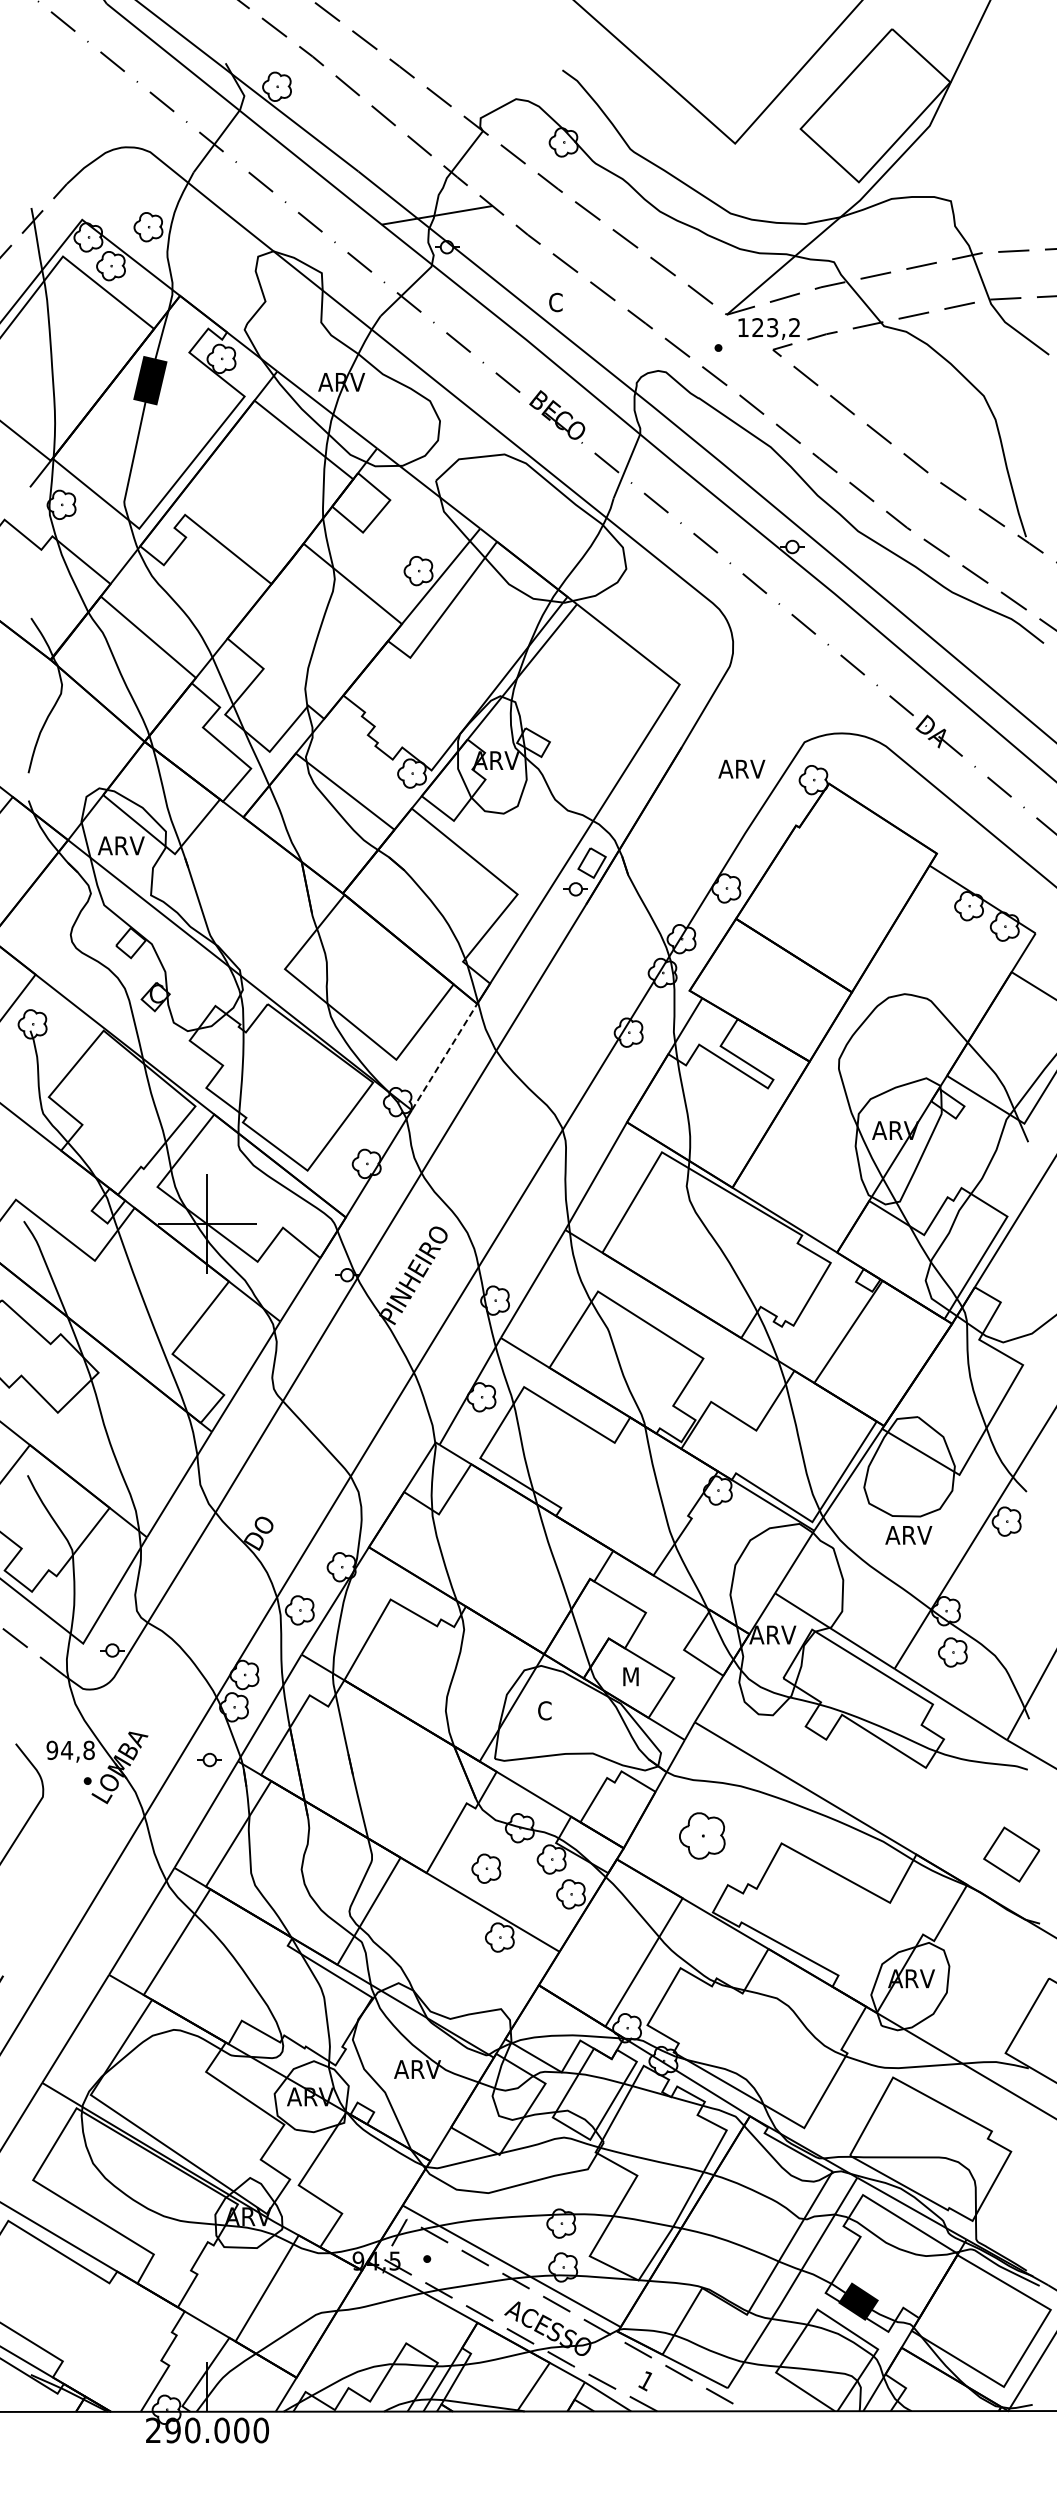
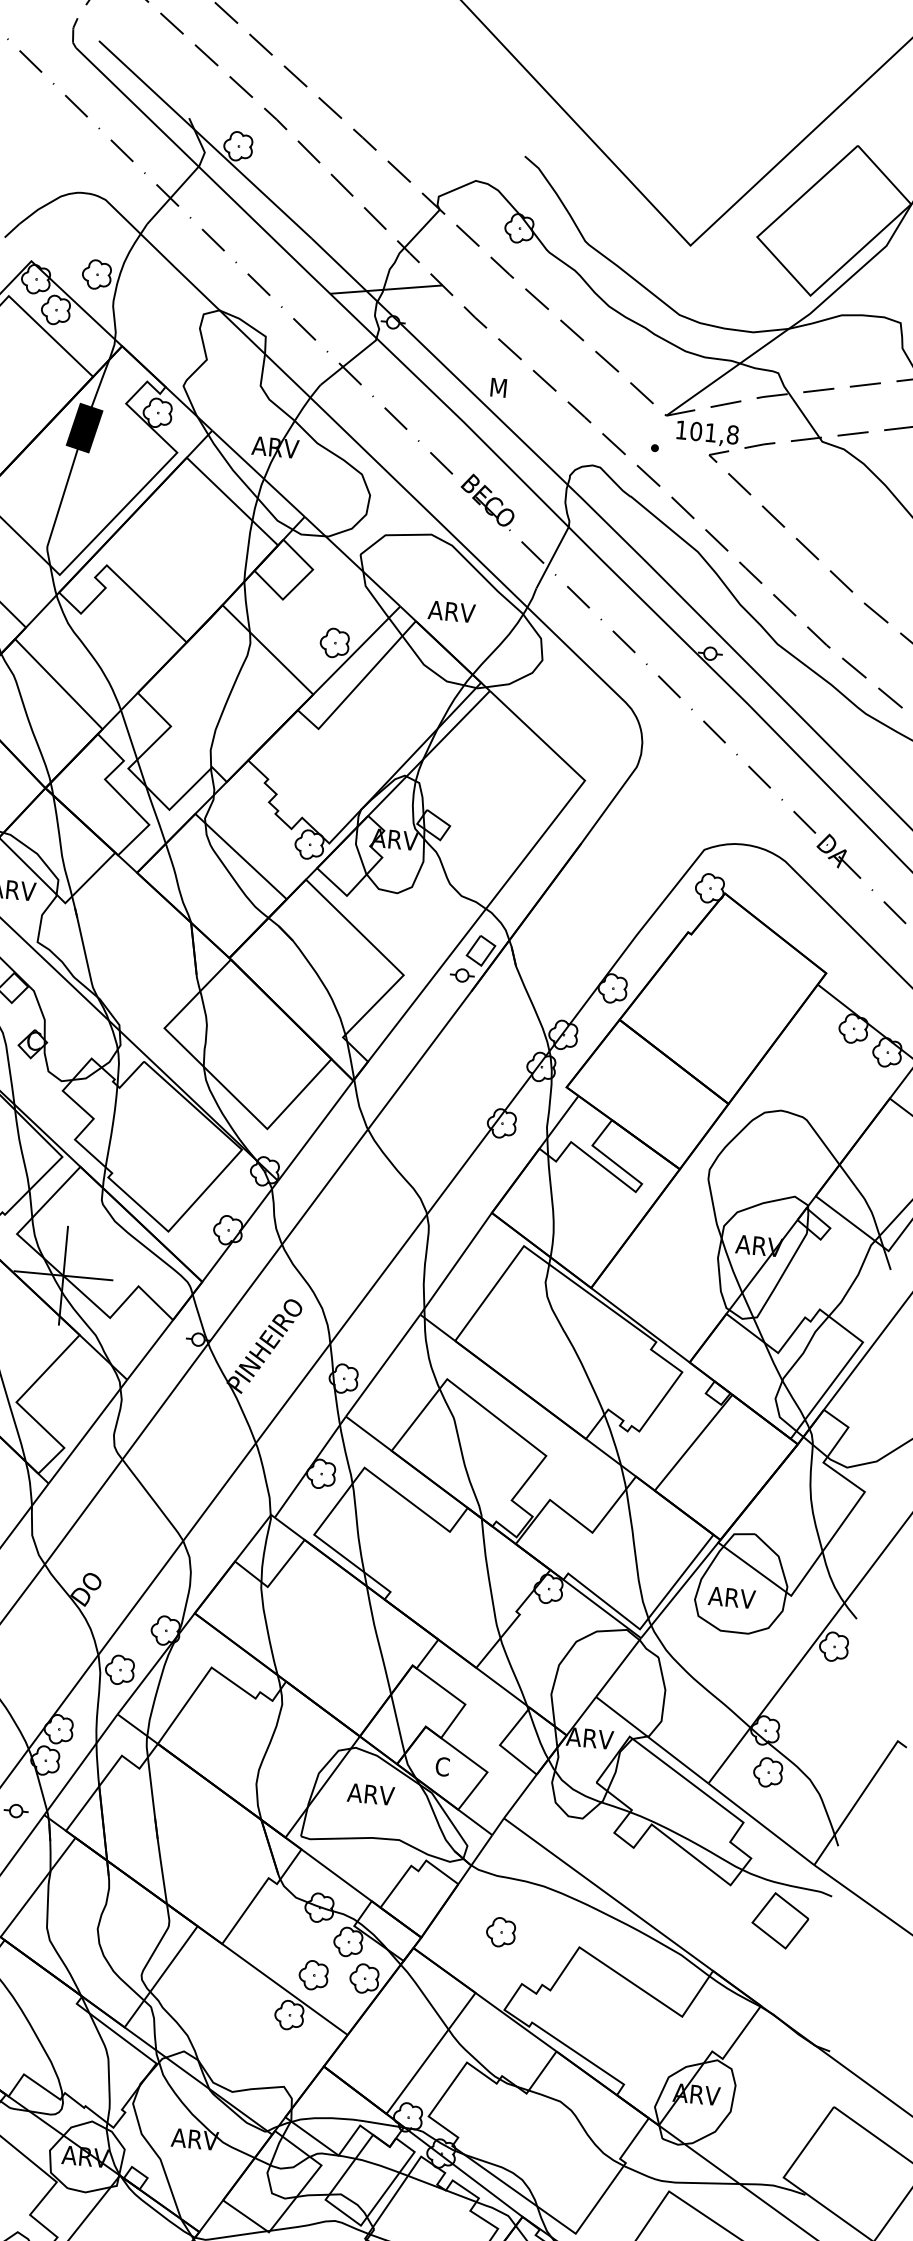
text: (557, 302) -> (498, 387), C -> M
text: (776, 327) -> (714, 433), 123,2 -> 101,8
text: (741, 768) -> (451, 611), moved
line: (444, 1056) -> (315, 1130), dashed -> solid
text: (908, 1535) -> (731, 1597), moved
text: (630, 1676) -> (444, 1766), M -> C
text: (560, 1710) -> (370, 1794), C -> ARV
part: (702, 1835) -> (501, 1932), size x0.62
part: (1011, 1854) -> (780, 1920), moved
part: (486, 1868) -> (313, 1975), moved

